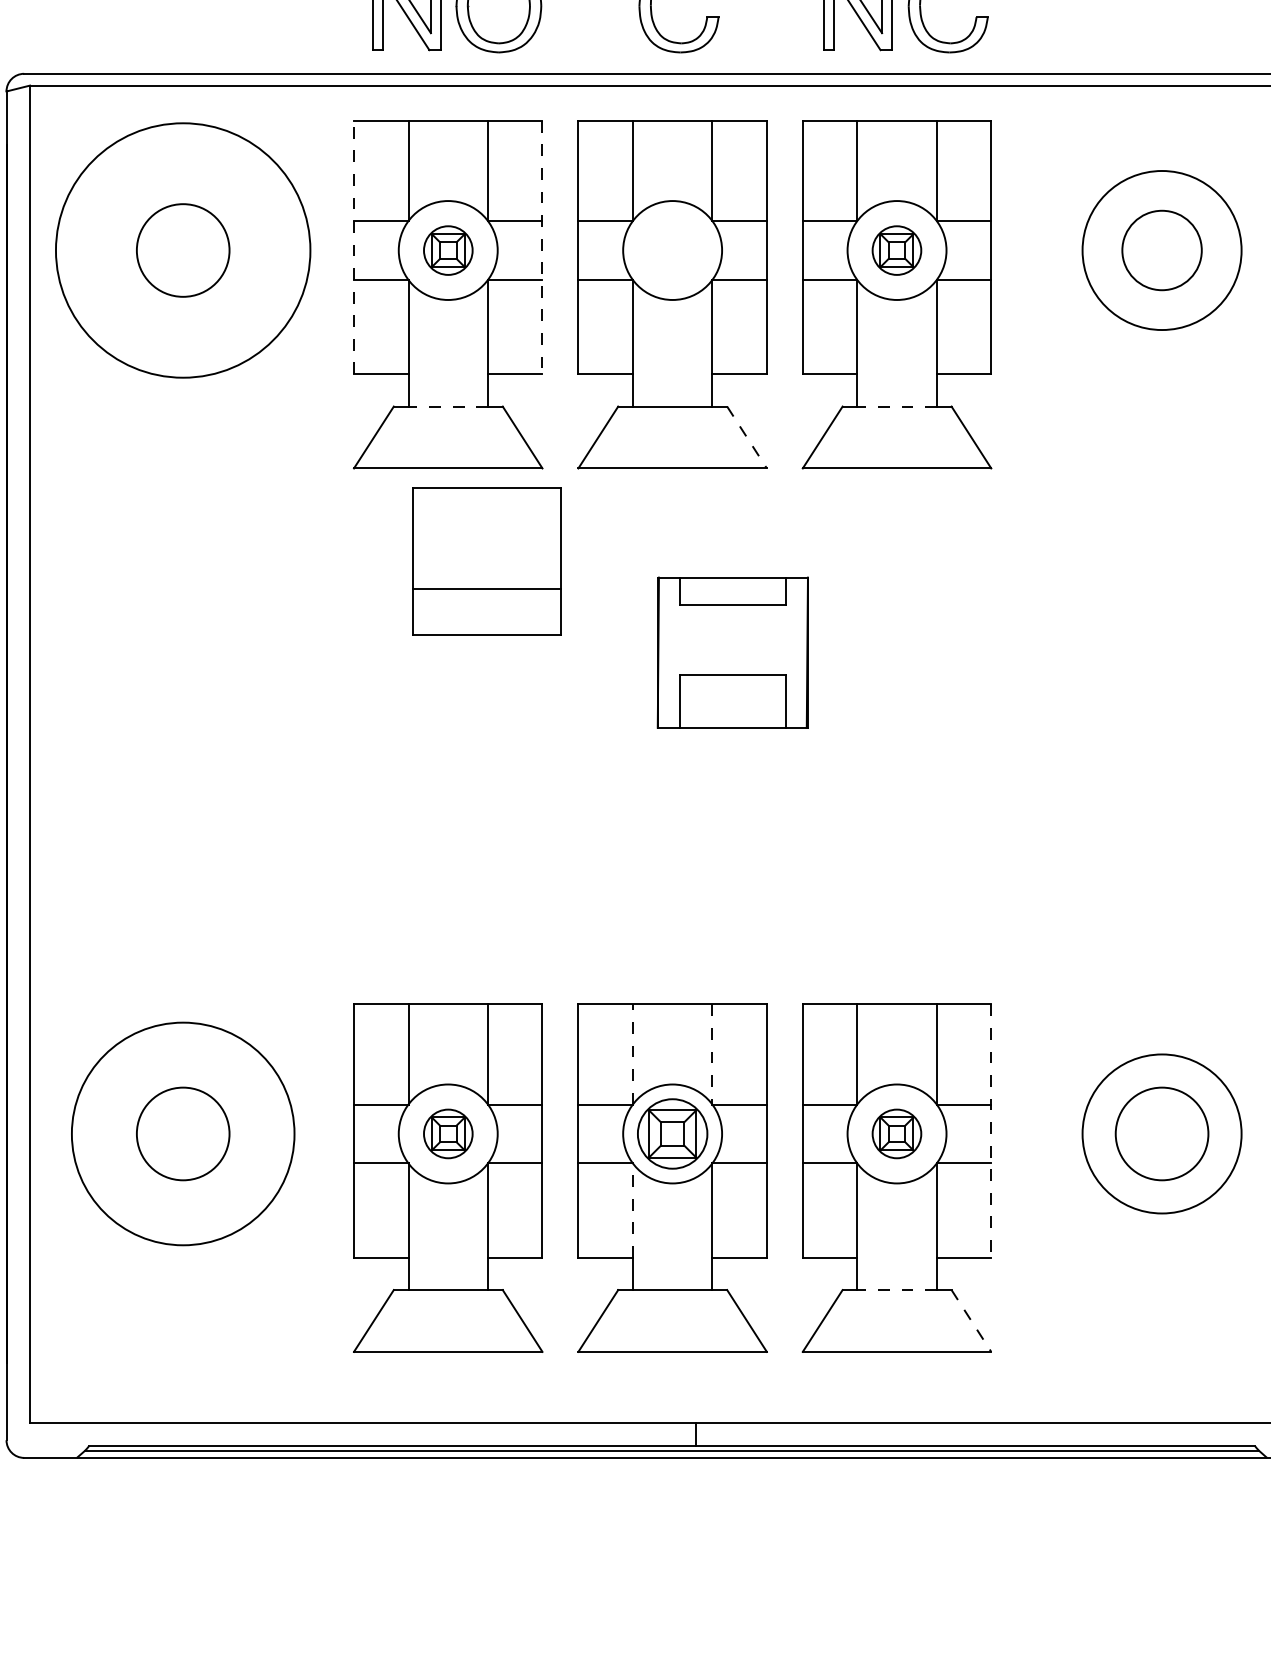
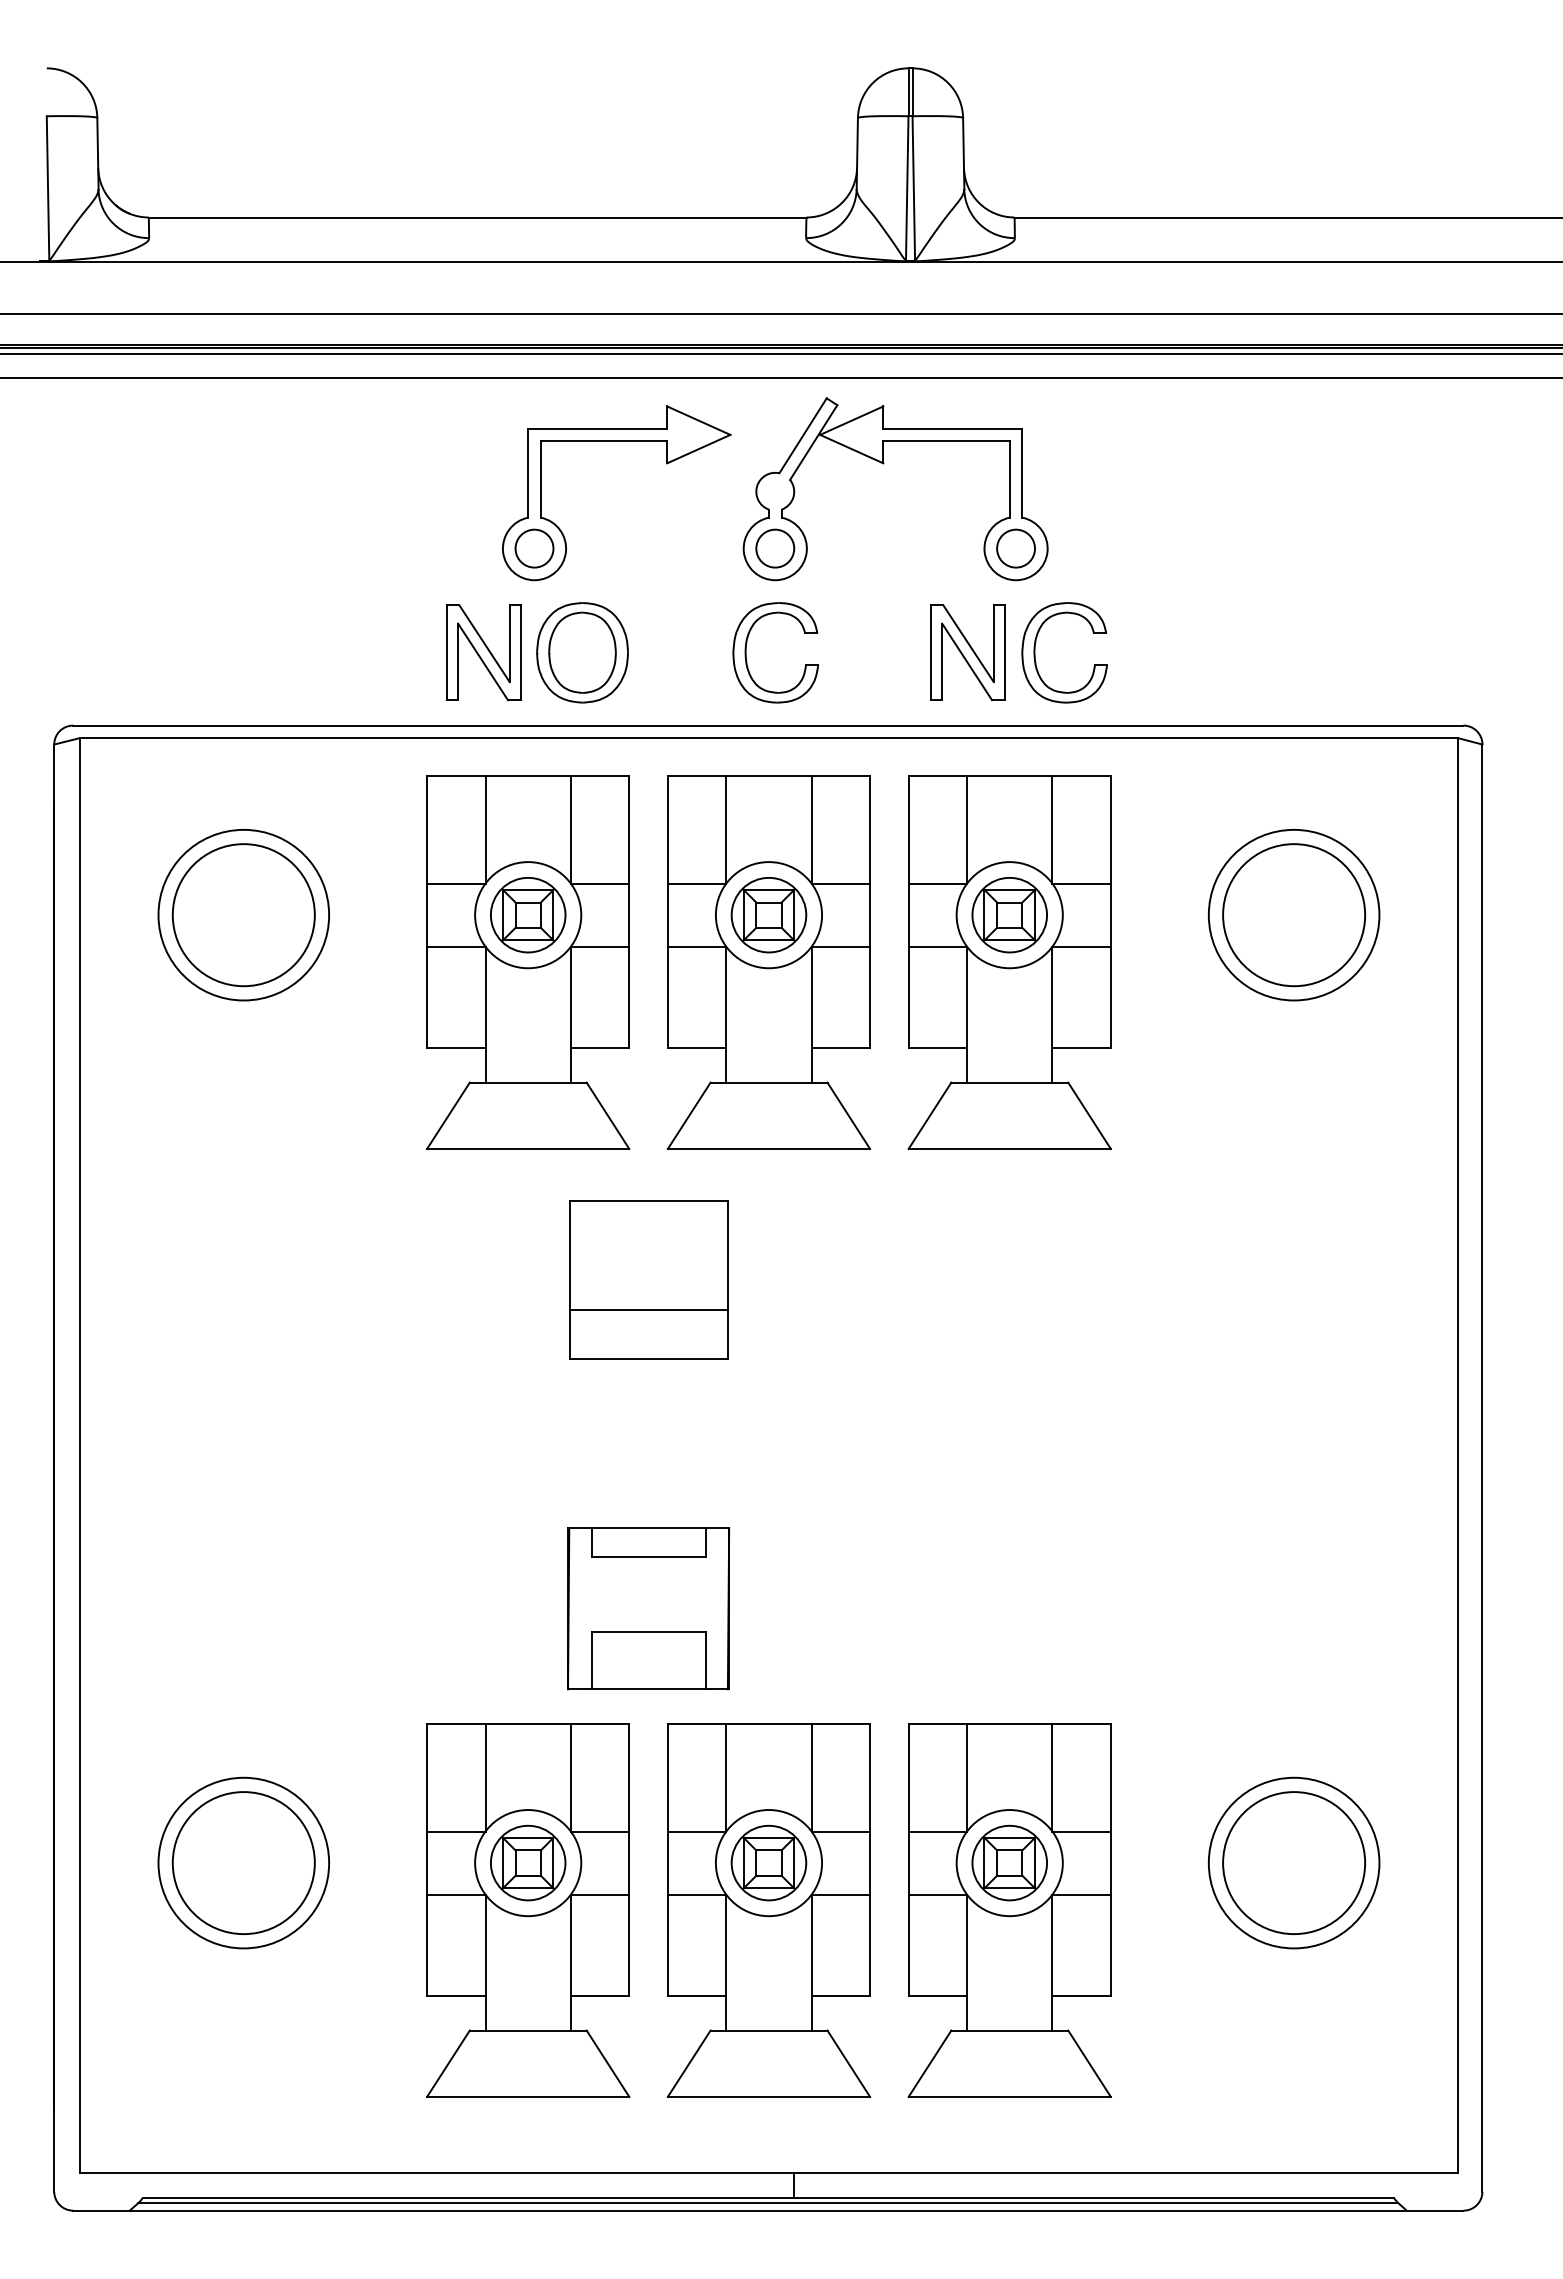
line: (354, 248) -> (427, 912), dashed -> solid
line: (542, 248) -> (629, 912), dashed -> solid
circle: (182, 249) -> (243, 914), size x0.62
circle: (182, 250) -> (243, 915), size x1.43
part: (448, 250) -> (528, 915), size x1.43
part: (672, 250) -> (768, 915), added
part: (896, 250) -> (1009, 915), size x1.43
circle: (1162, 250) -> (1294, 915), size x1.67
line: (448, 406) -> (528, 1082), dashed -> solid
line: (896, 406) -> (1009, 1082), dashed -> solid
line: (747, 438) -> (849, 1116), dashed -> solid
part: (486, 561) -> (648, 1279), moved
part: (732, 652) -> (648, 1608), moved
line: (633, 1054) -> (726, 1777), dashed -> solid
line: (712, 1054) -> (811, 1777), dashed -> solid
line: (990, 1130) -> (1110, 1859), dashed -> solid
circle: (182, 1133) -> (243, 1862), size x0.71
part: (448, 1133) -> (528, 1862), size x1.43
part: (896, 1133) -> (1009, 1862), size x1.43
circle: (182, 1134) -> (243, 1863), size x1.43
circle: (1162, 1134) -> (1294, 1863), size x1.43
line: (633, 1210) -> (726, 1945), dashed -> solid
line: (896, 1289) -> (1009, 2030), dashed -> solid
line: (971, 1321) -> (1089, 2064), dashed -> solid

